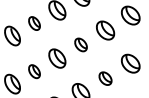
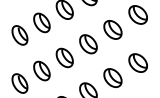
part: (34, 23) -> (41, 22), size x1.43
part: (81, 45) -> (88, 44), size x1.43
part: (34, 71) -> (41, 70), size x1.43
part: (105, 78) -> (112, 77), size x1.43

